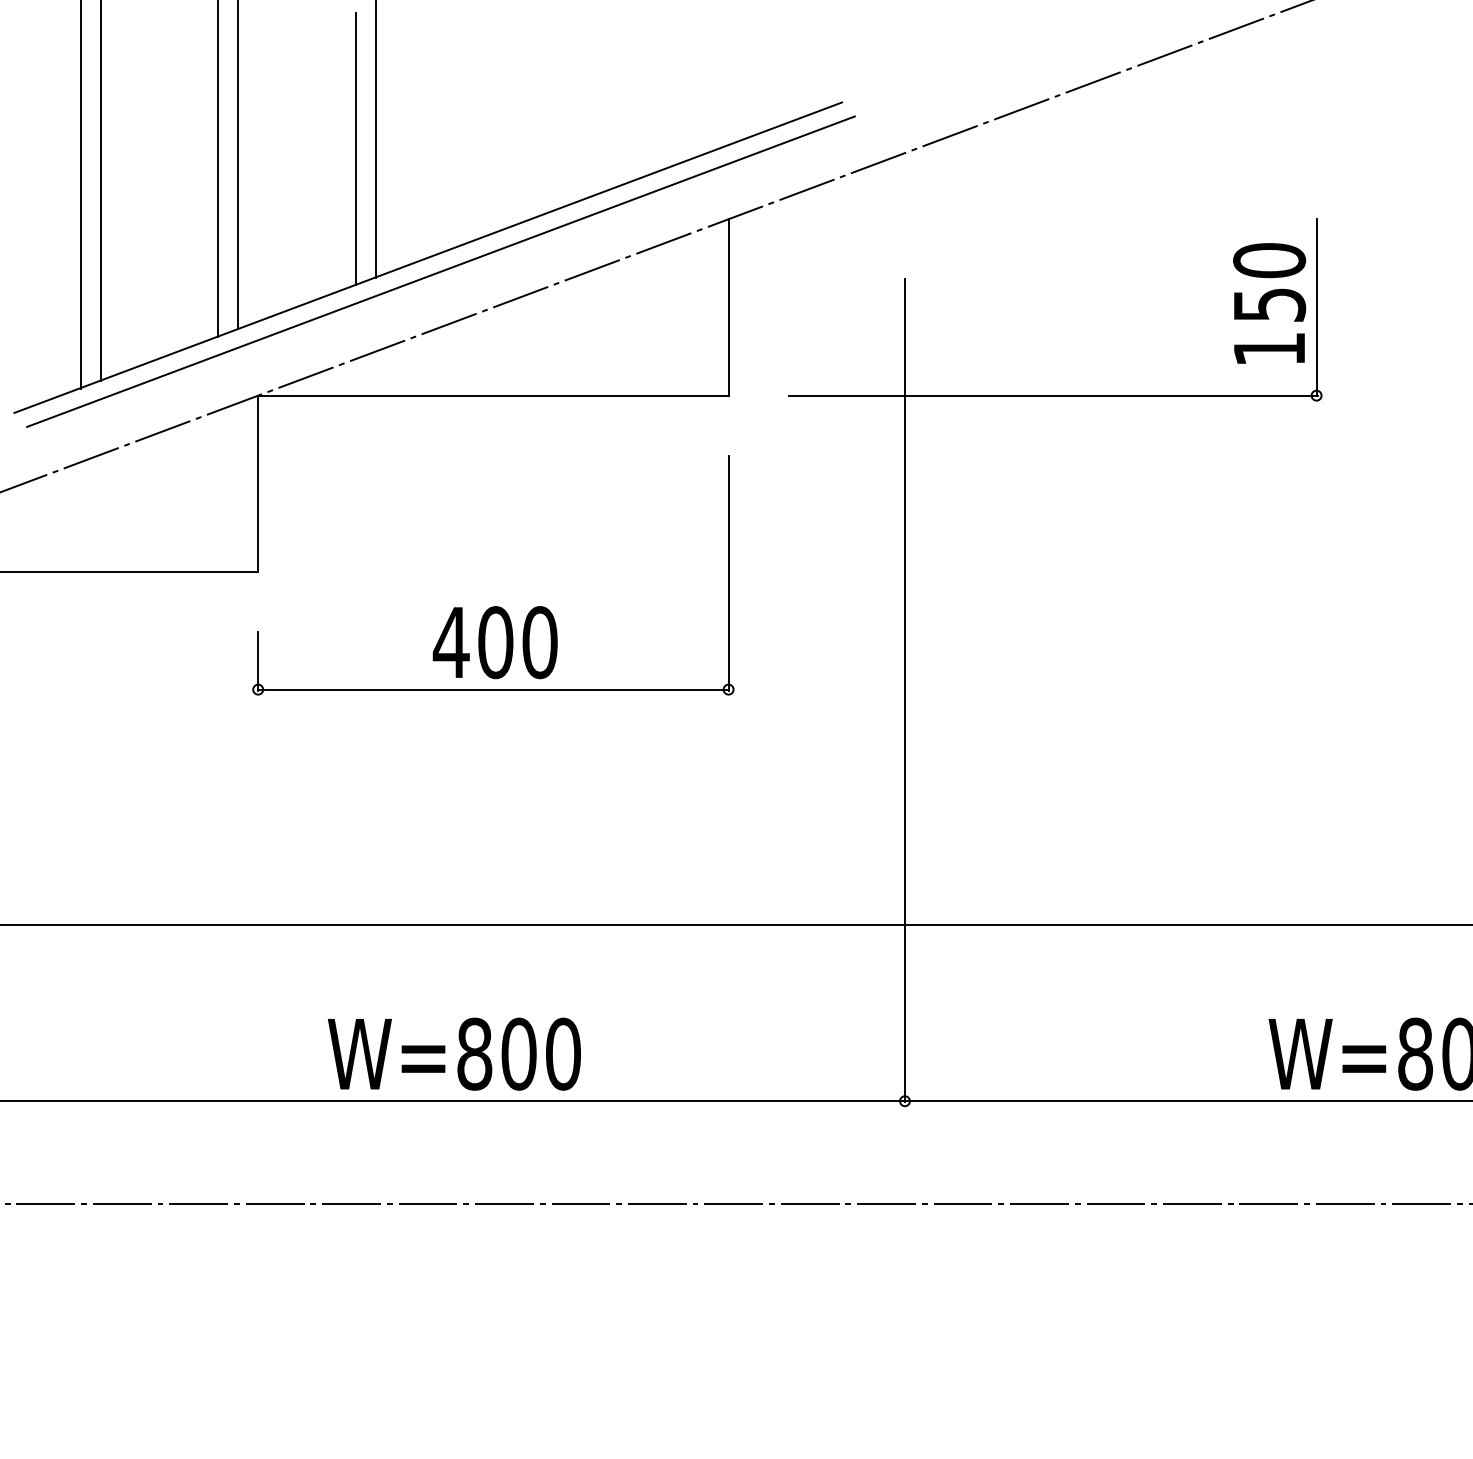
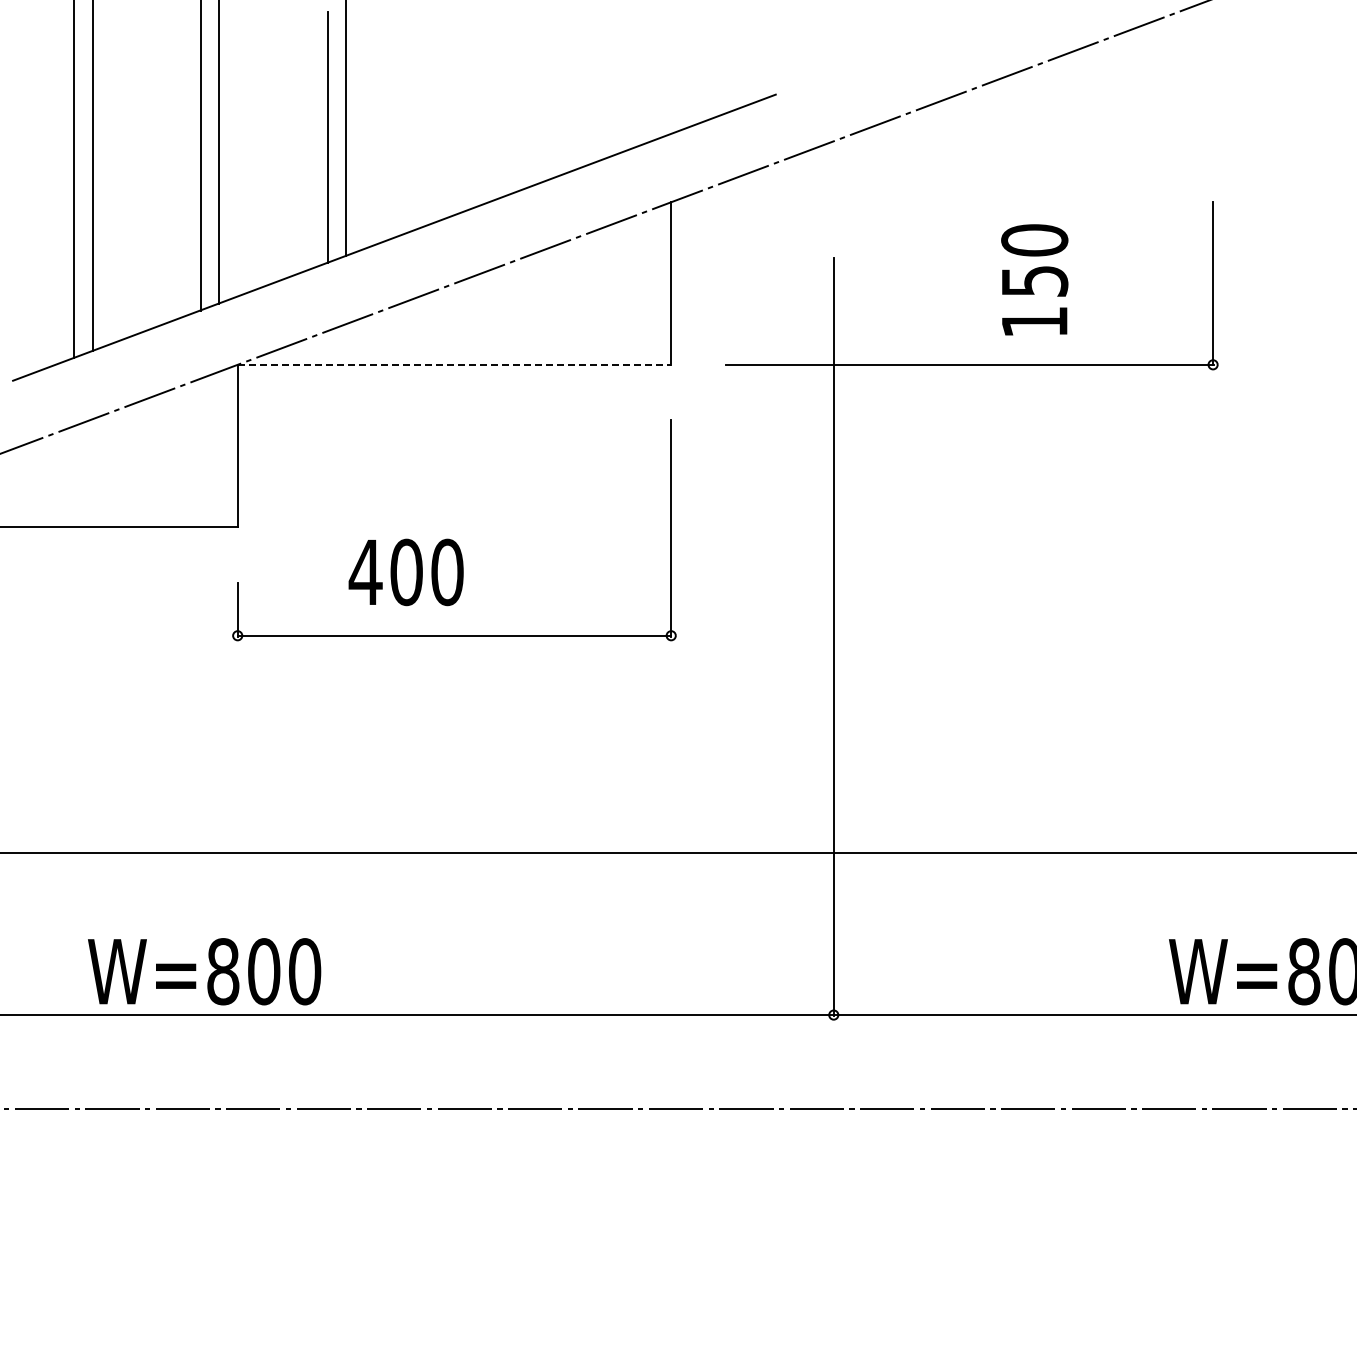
line: (440, 271) -> (405, 250), removed
text: (1269, 303) -> (1034, 279), moved
line: (493, 395) -> (454, 364), solid -> dashed
text: (494, 642) -> (405, 572), moved
text: (454, 1053) -> (204, 971), moved

